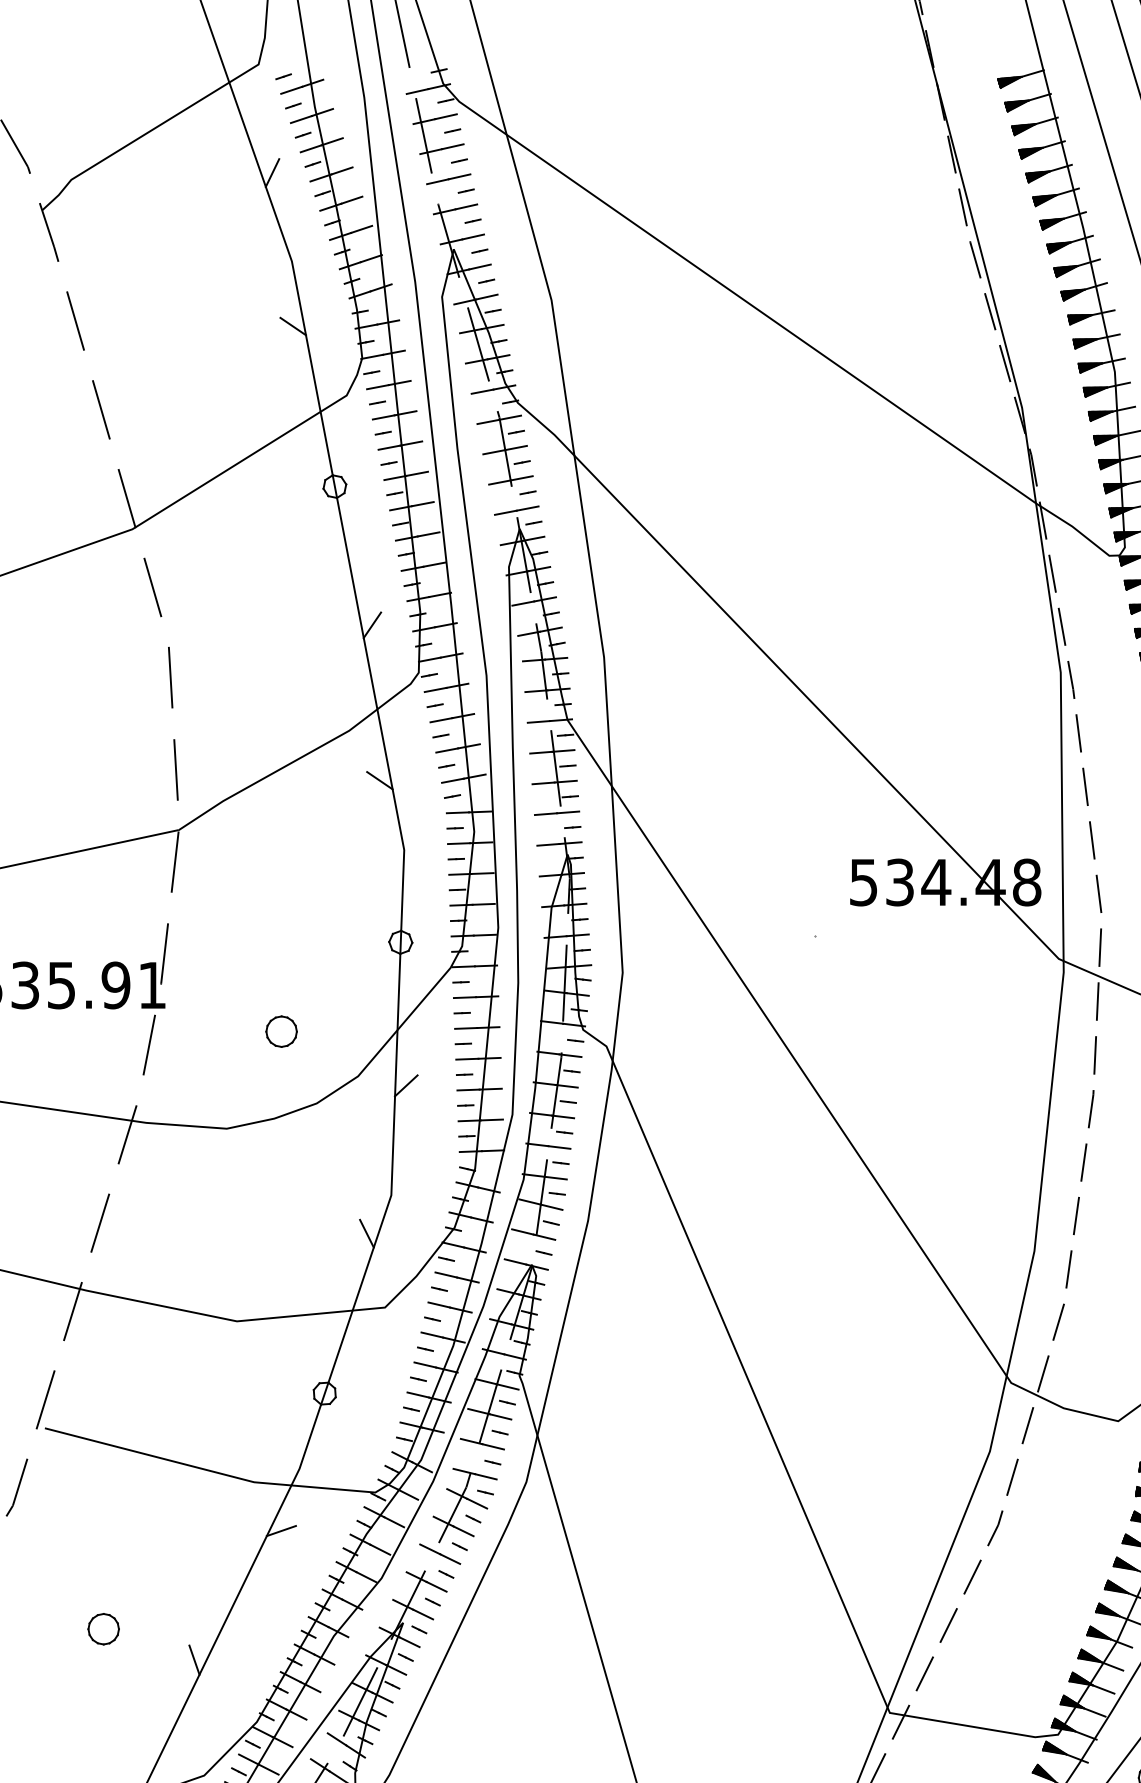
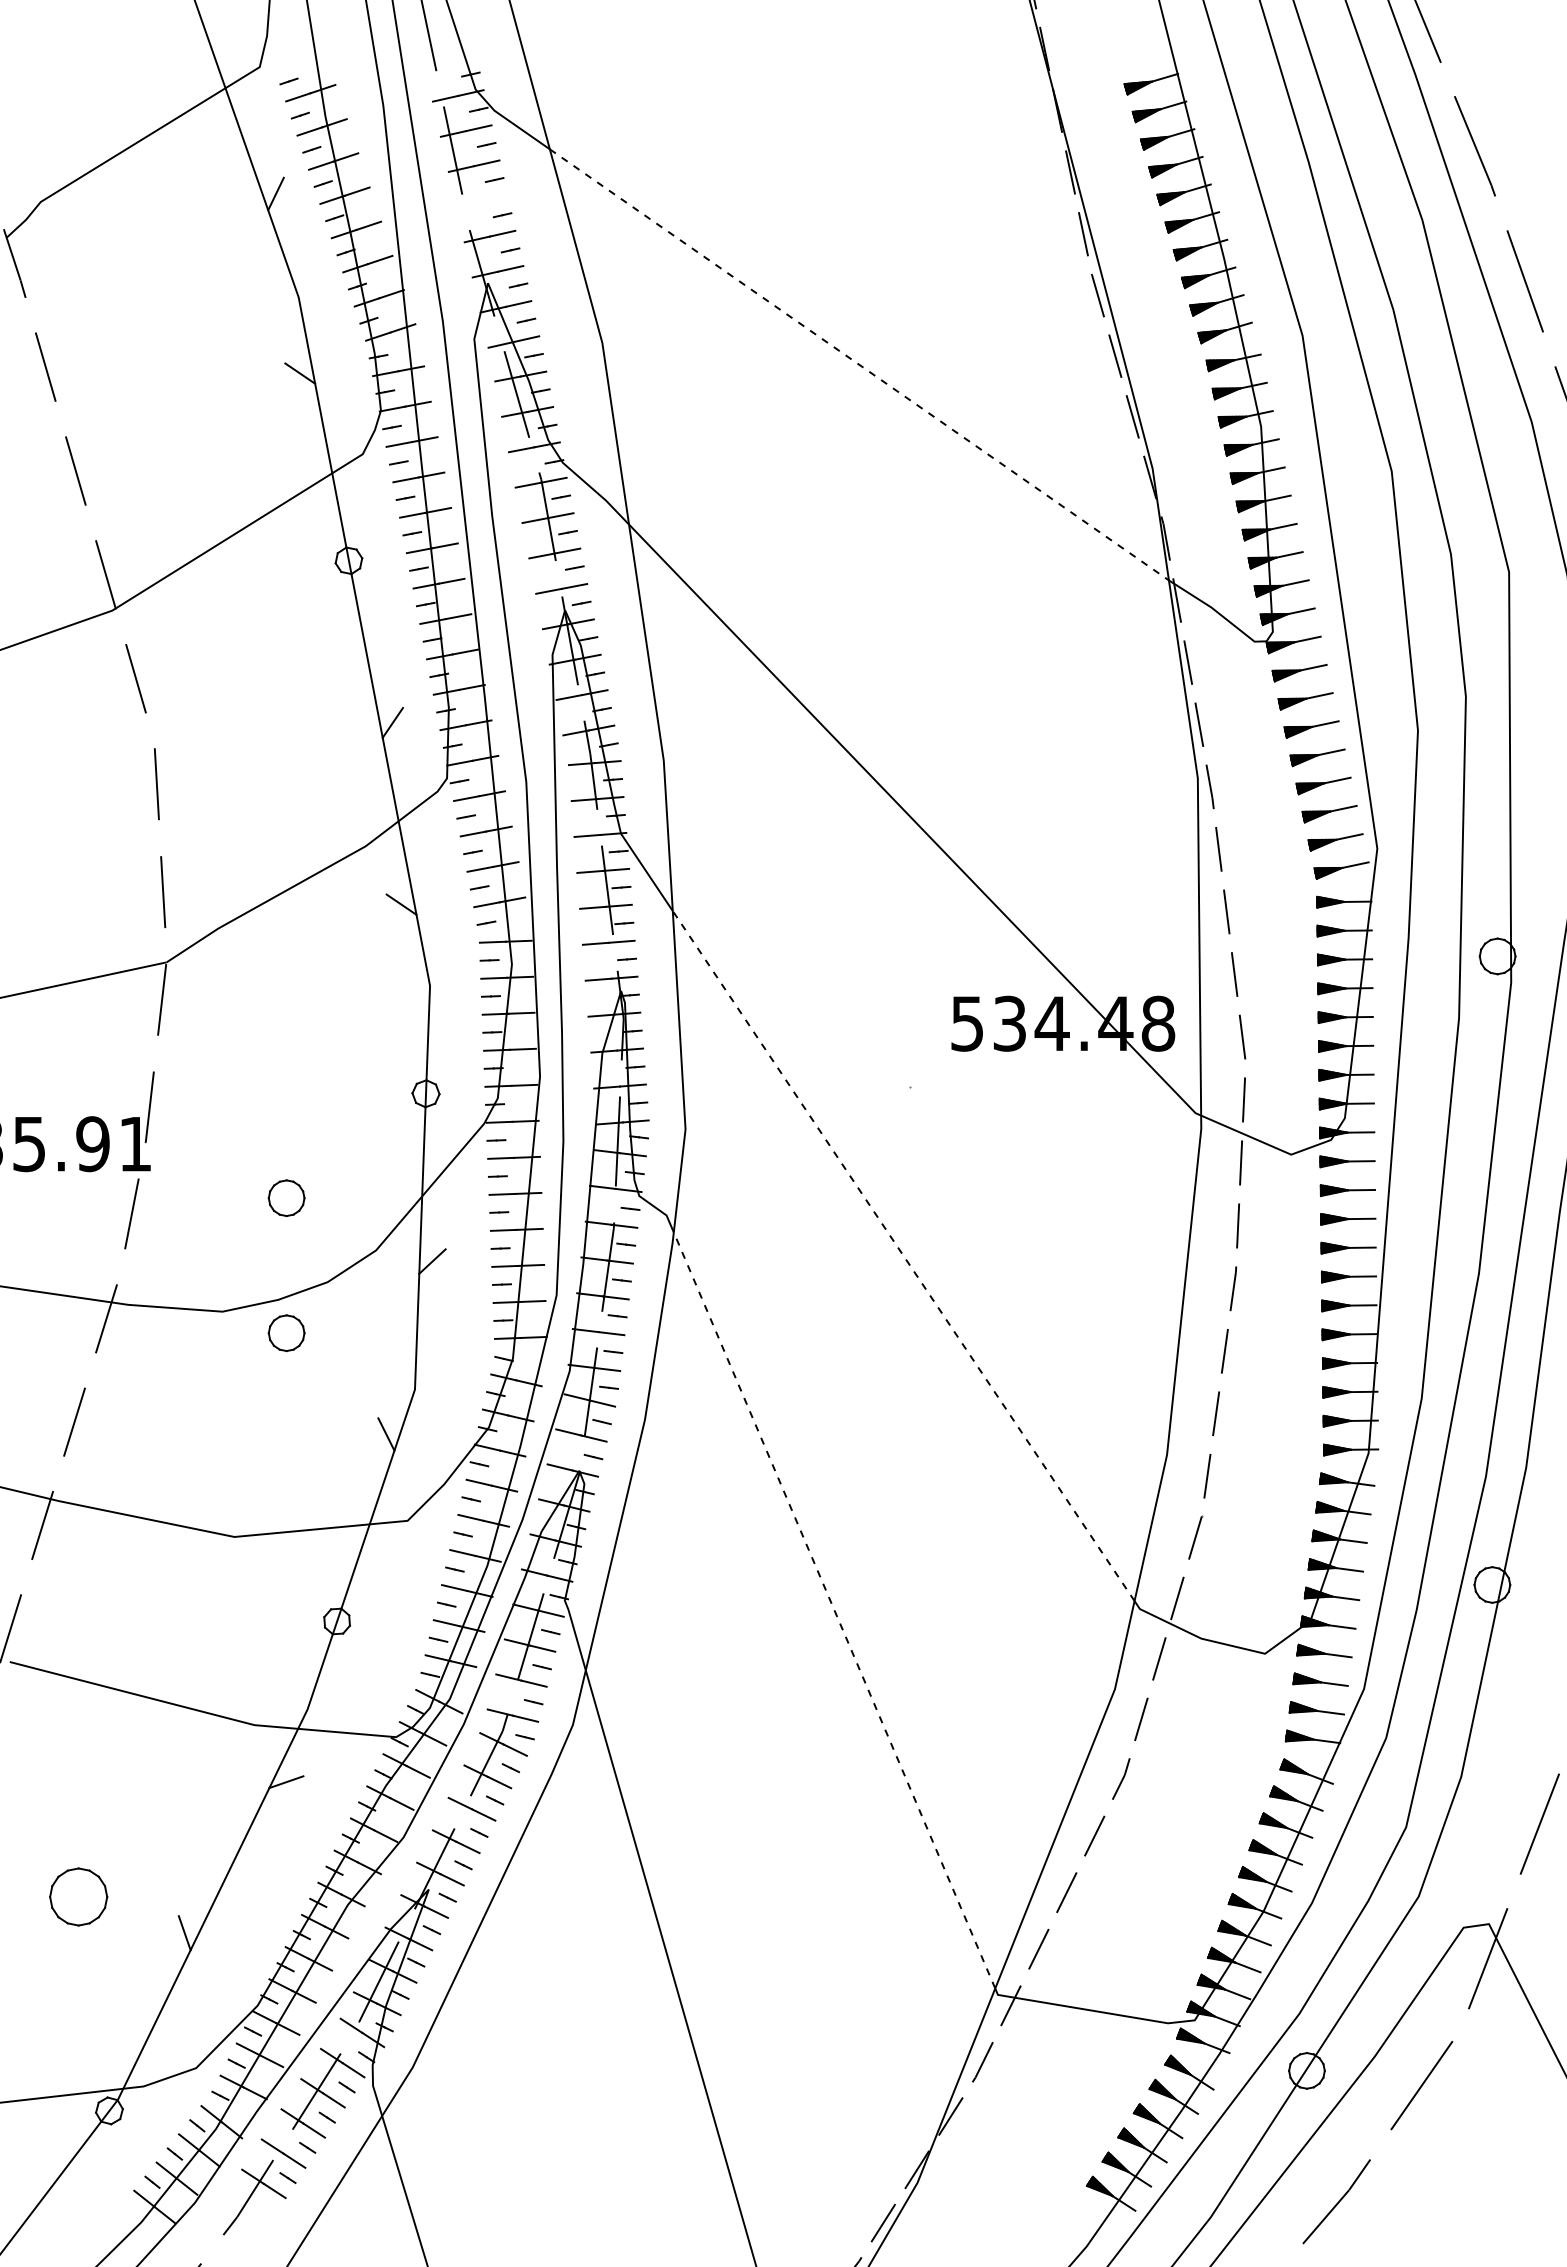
line: (448, 179) -> (481, 201), removed
line: (772, 319) -> (860, 365), solid -> dashed
line: (809, 1080) -> (903, 1255), solid -> dashed
part: (281, 1147) -> (286, 1333), added
line: (750, 1384) -> (834, 1610), solid -> dashed
part: (103, 1628) -> (78, 1896), size x1.6

